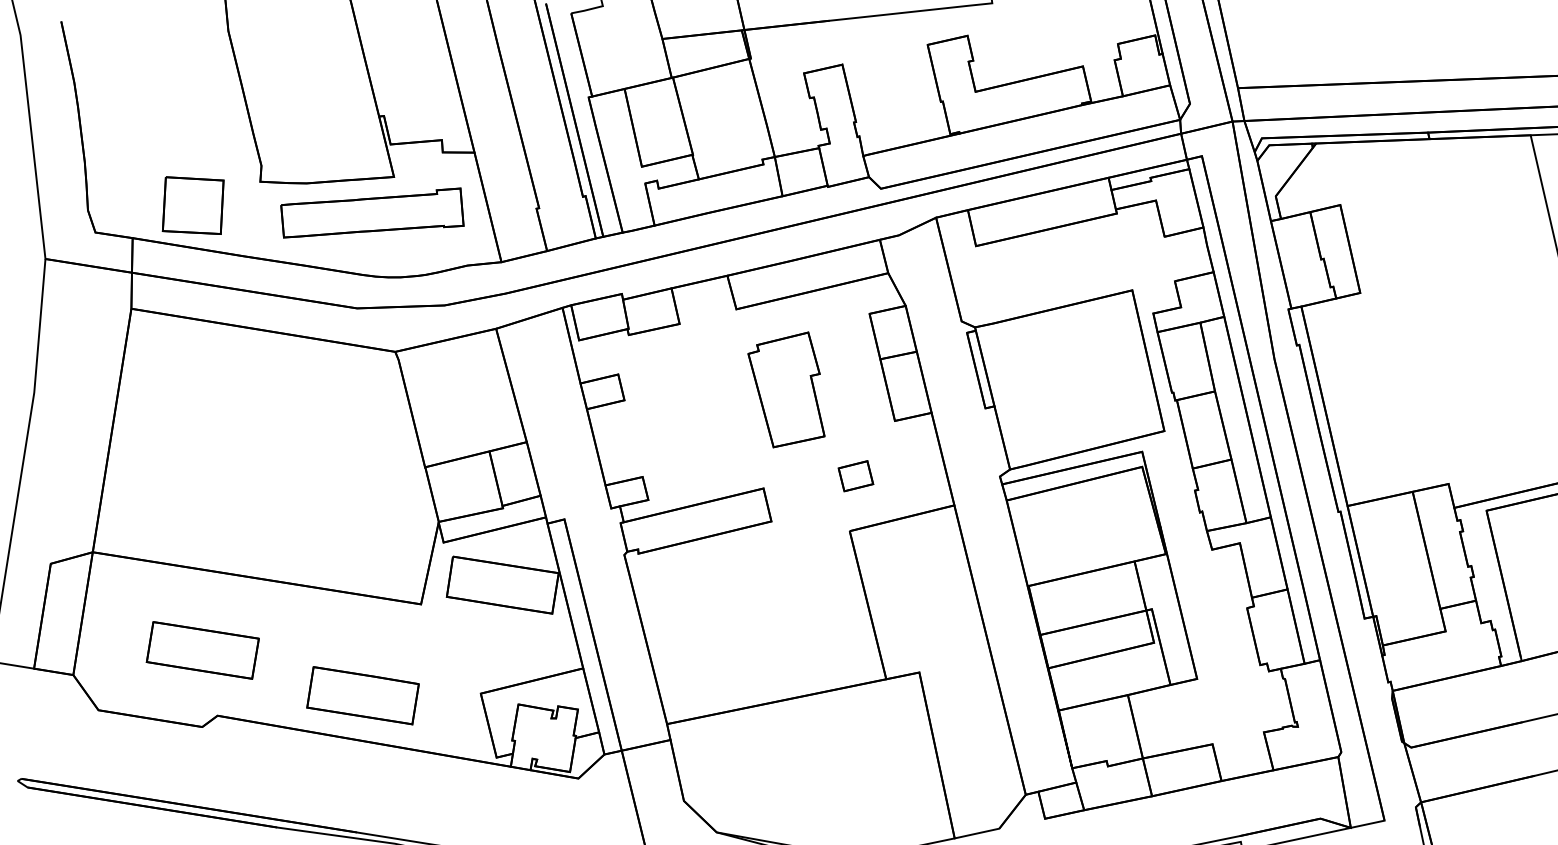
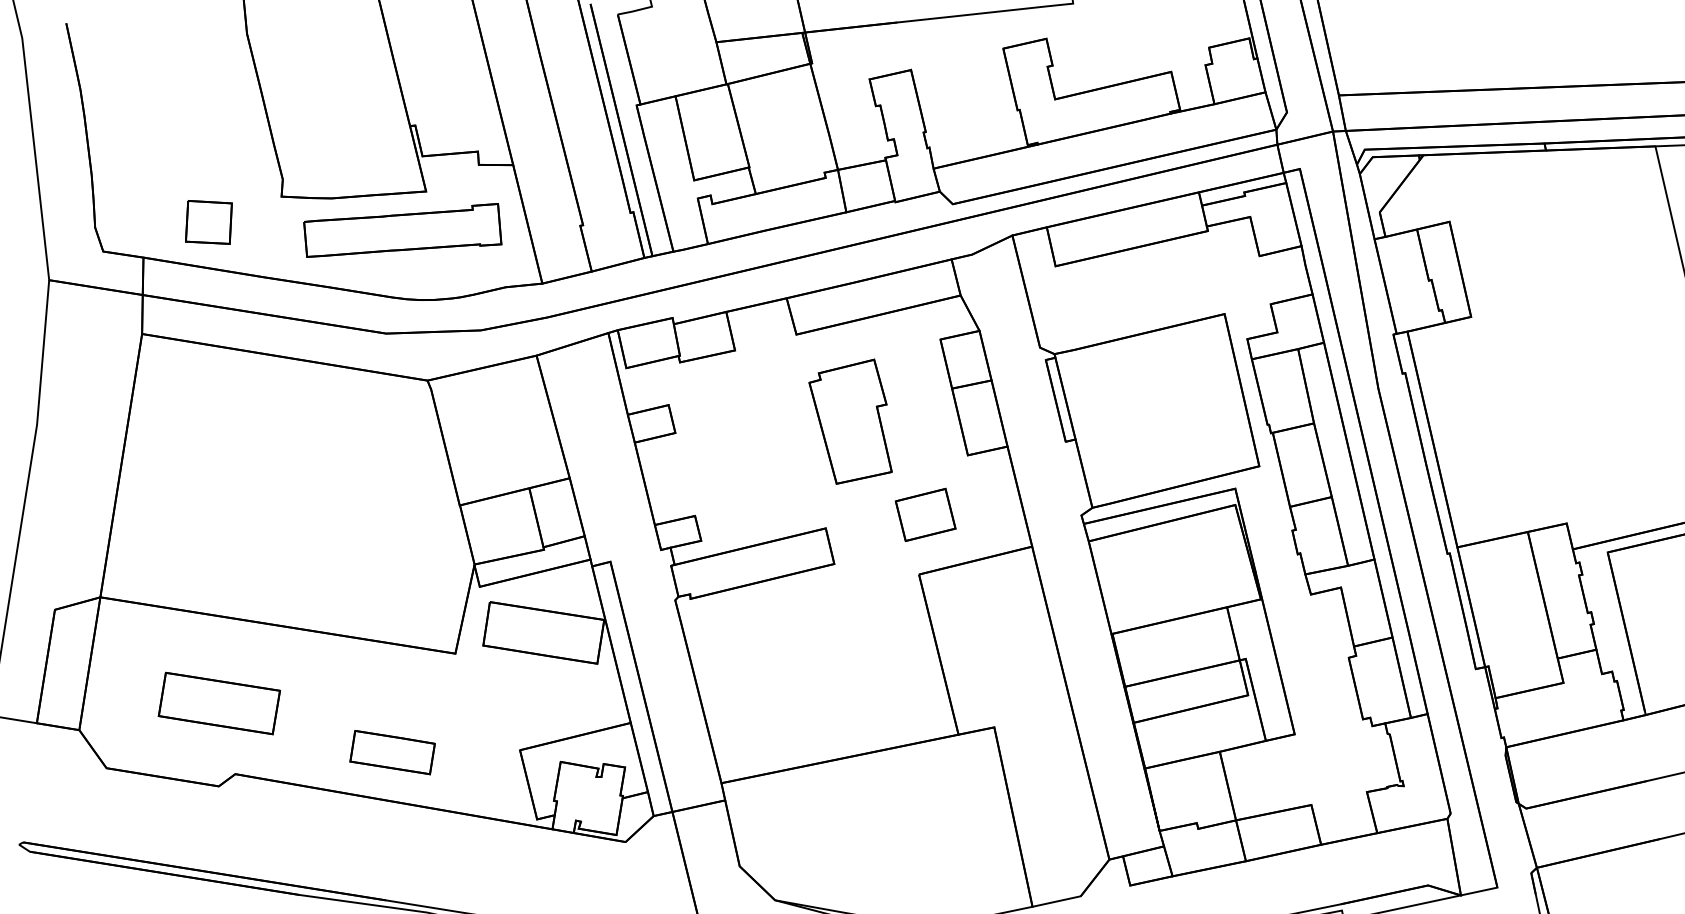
part: (192, 205) -> (208, 222), size x0.7
part: (855, 476) -> (925, 515), size x1.6
part: (362, 695) -> (392, 752), size x0.7

